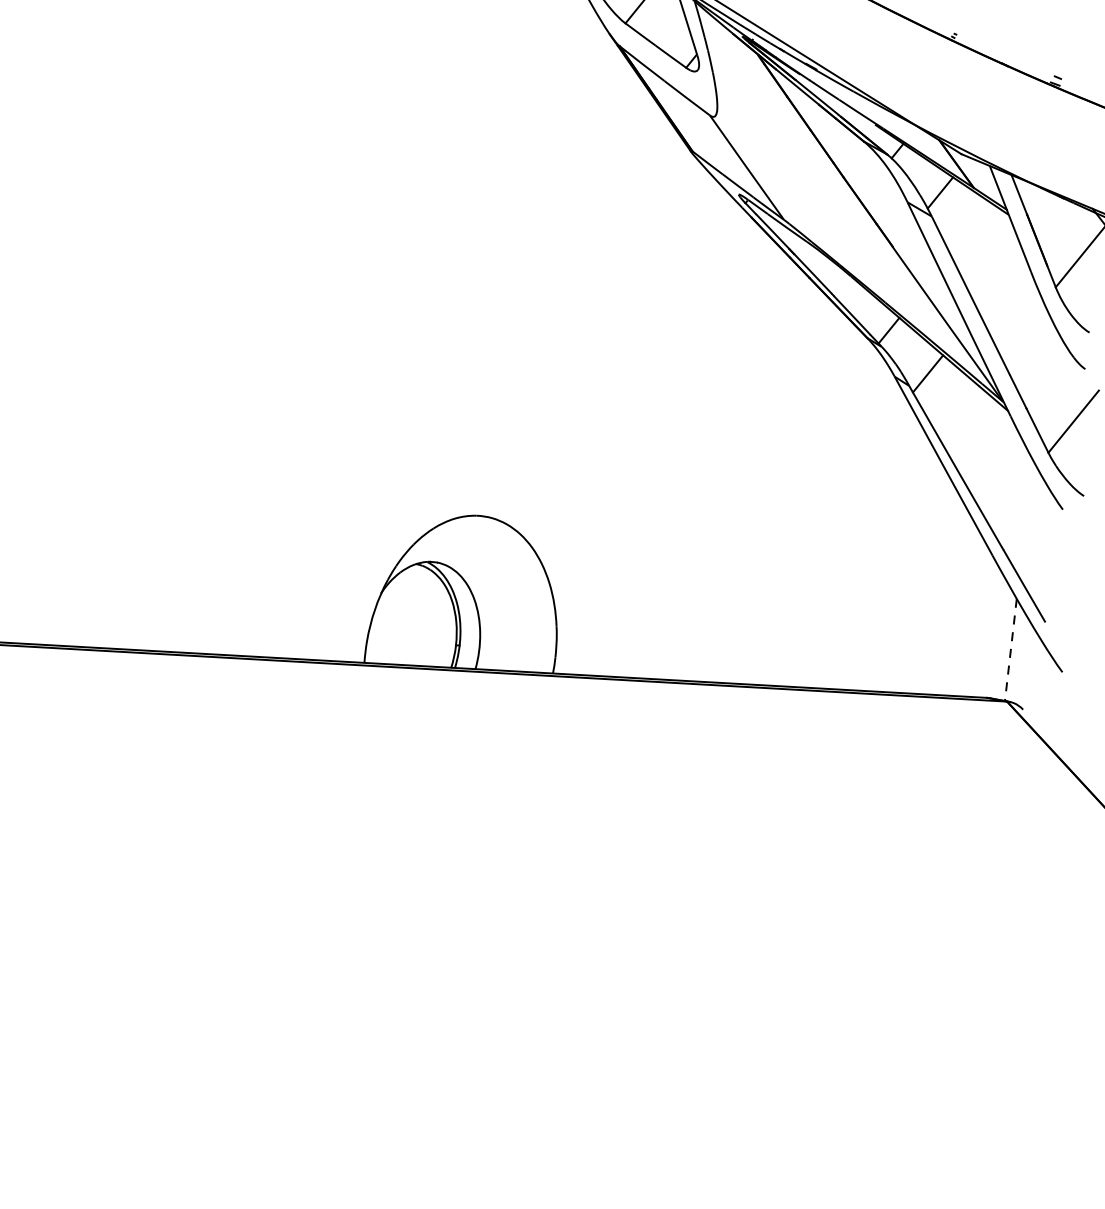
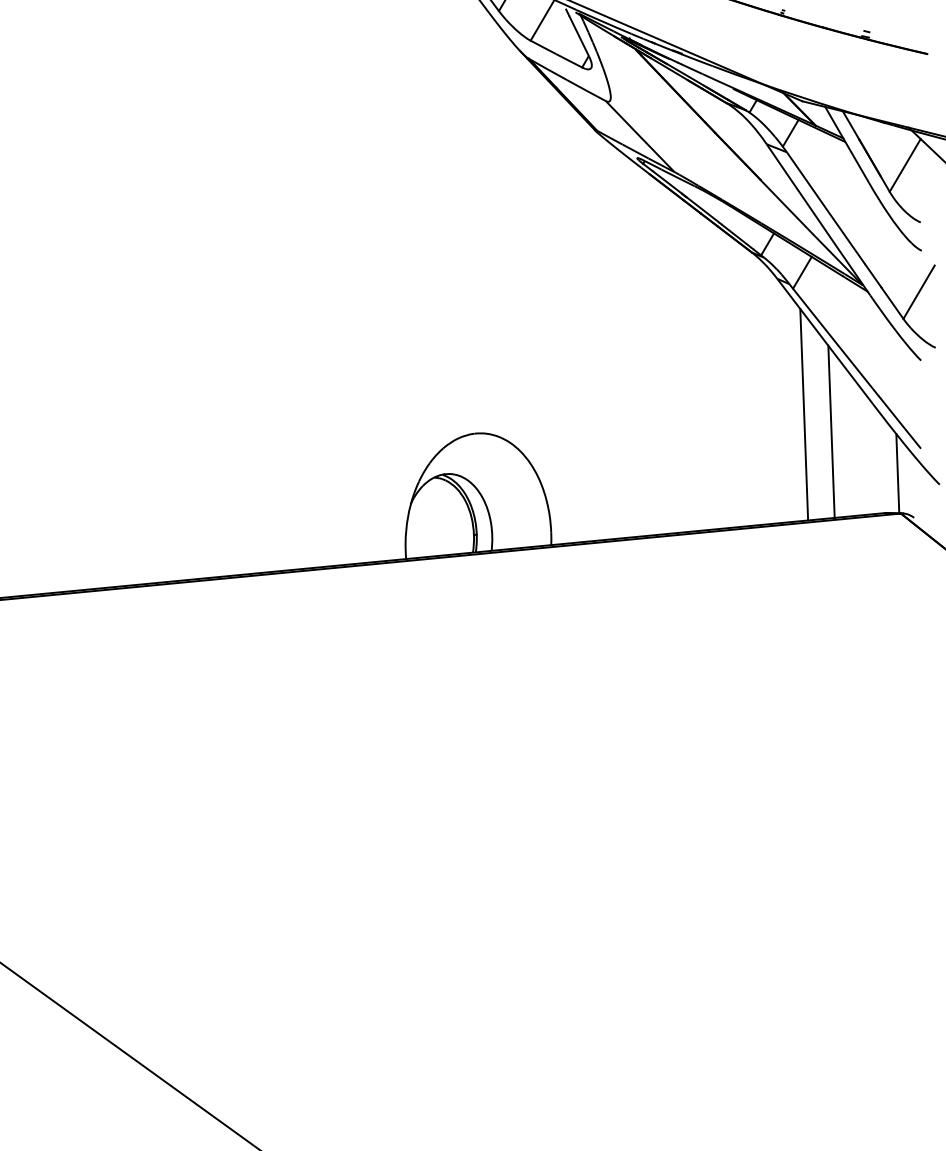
line: (902, 555) -> (804, 414), added
line: (934, 582) -> (831, 431), added
line: (1010, 649) -> (897, 473), dashed -> solid

